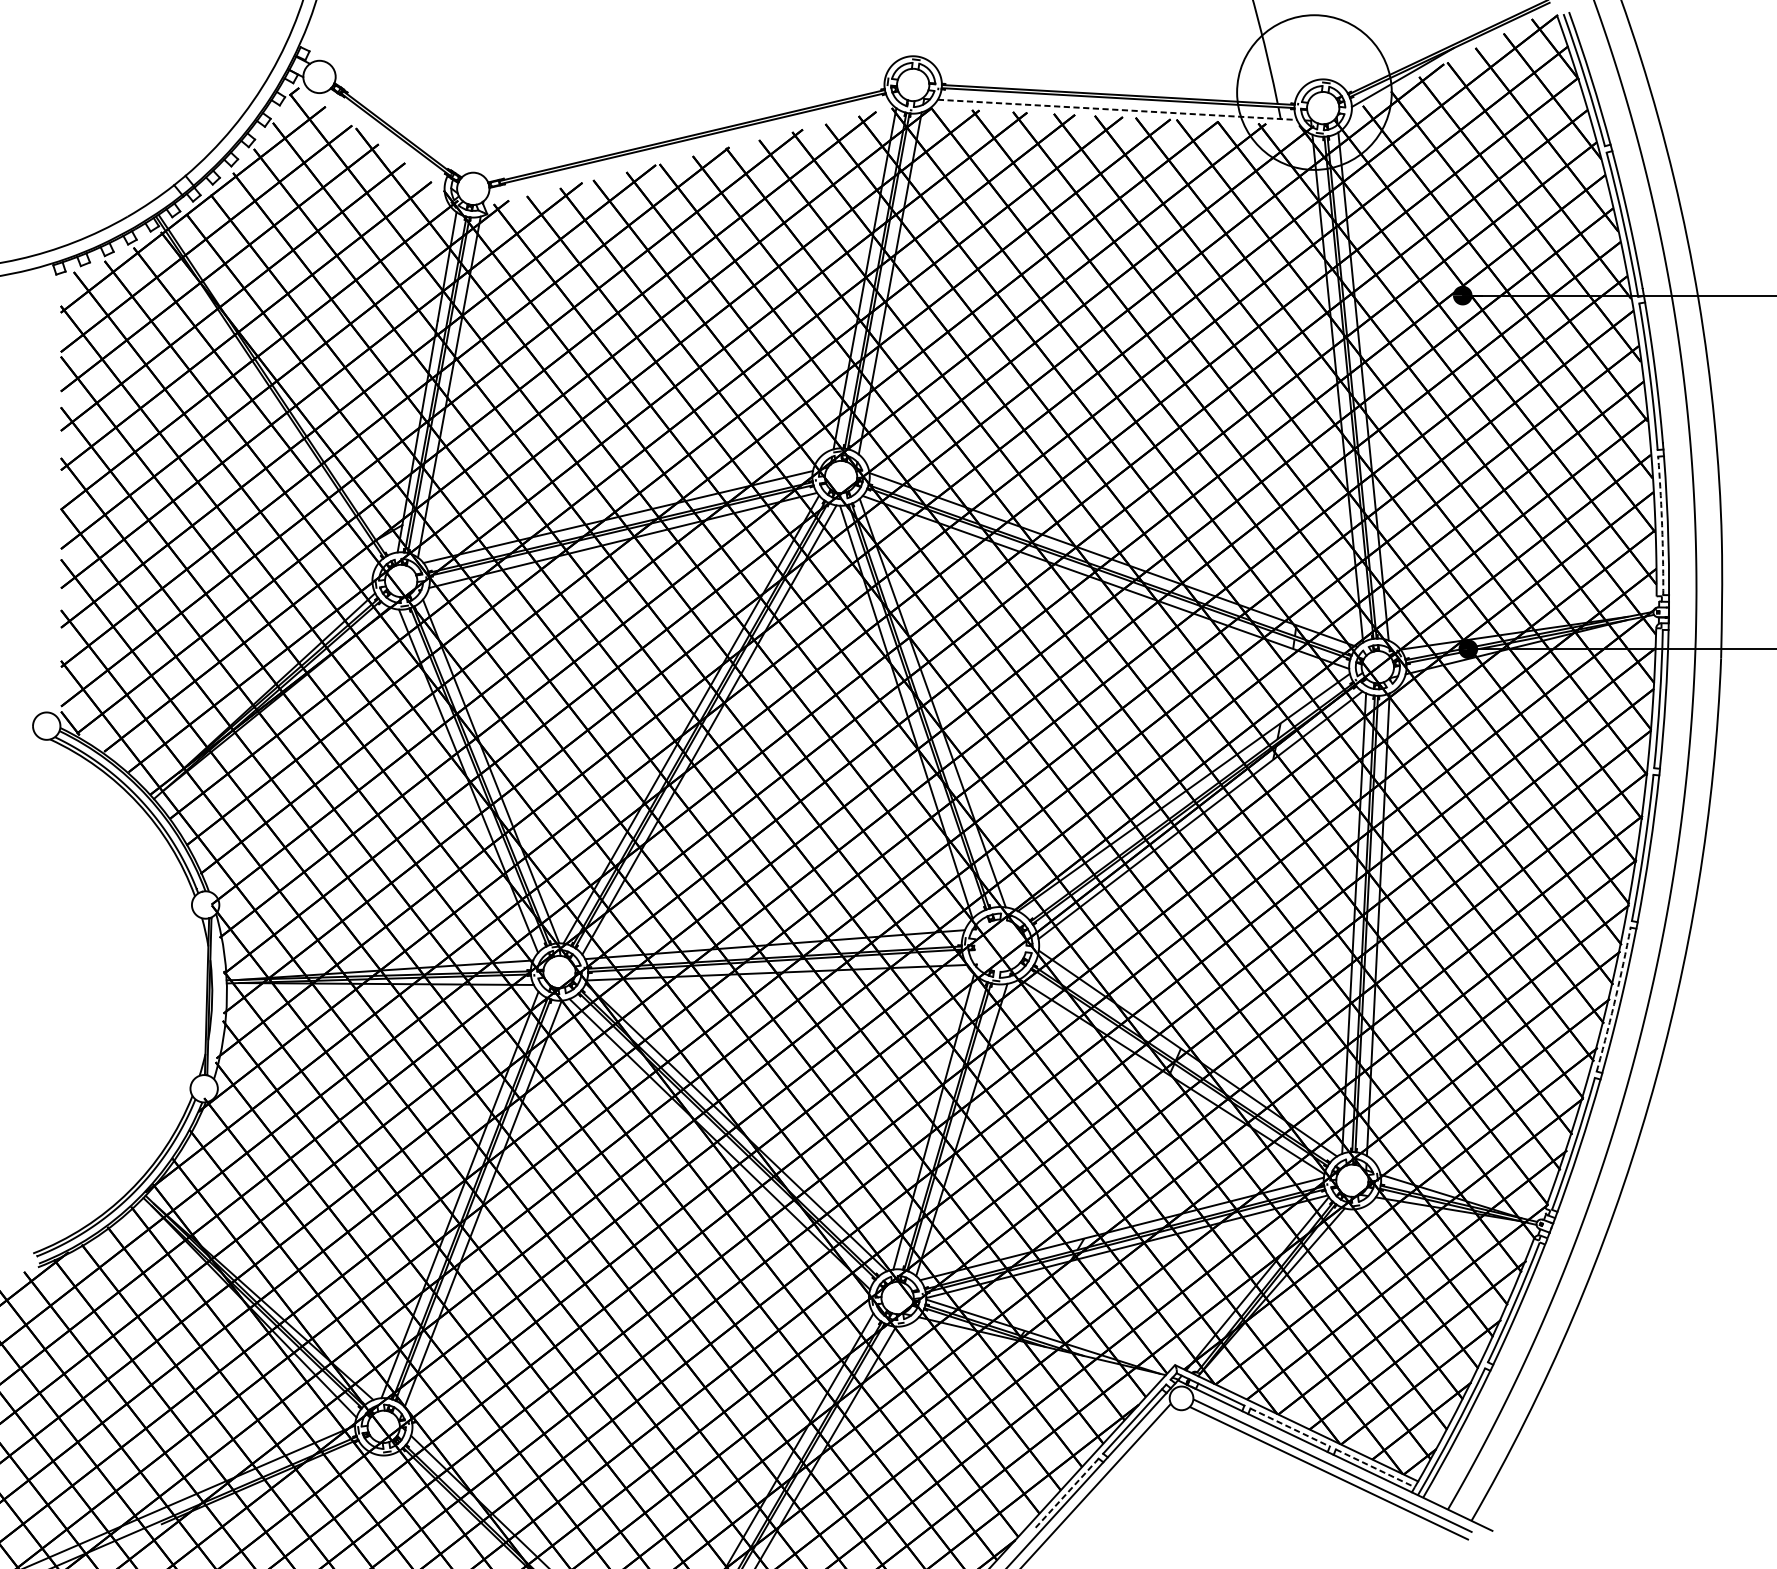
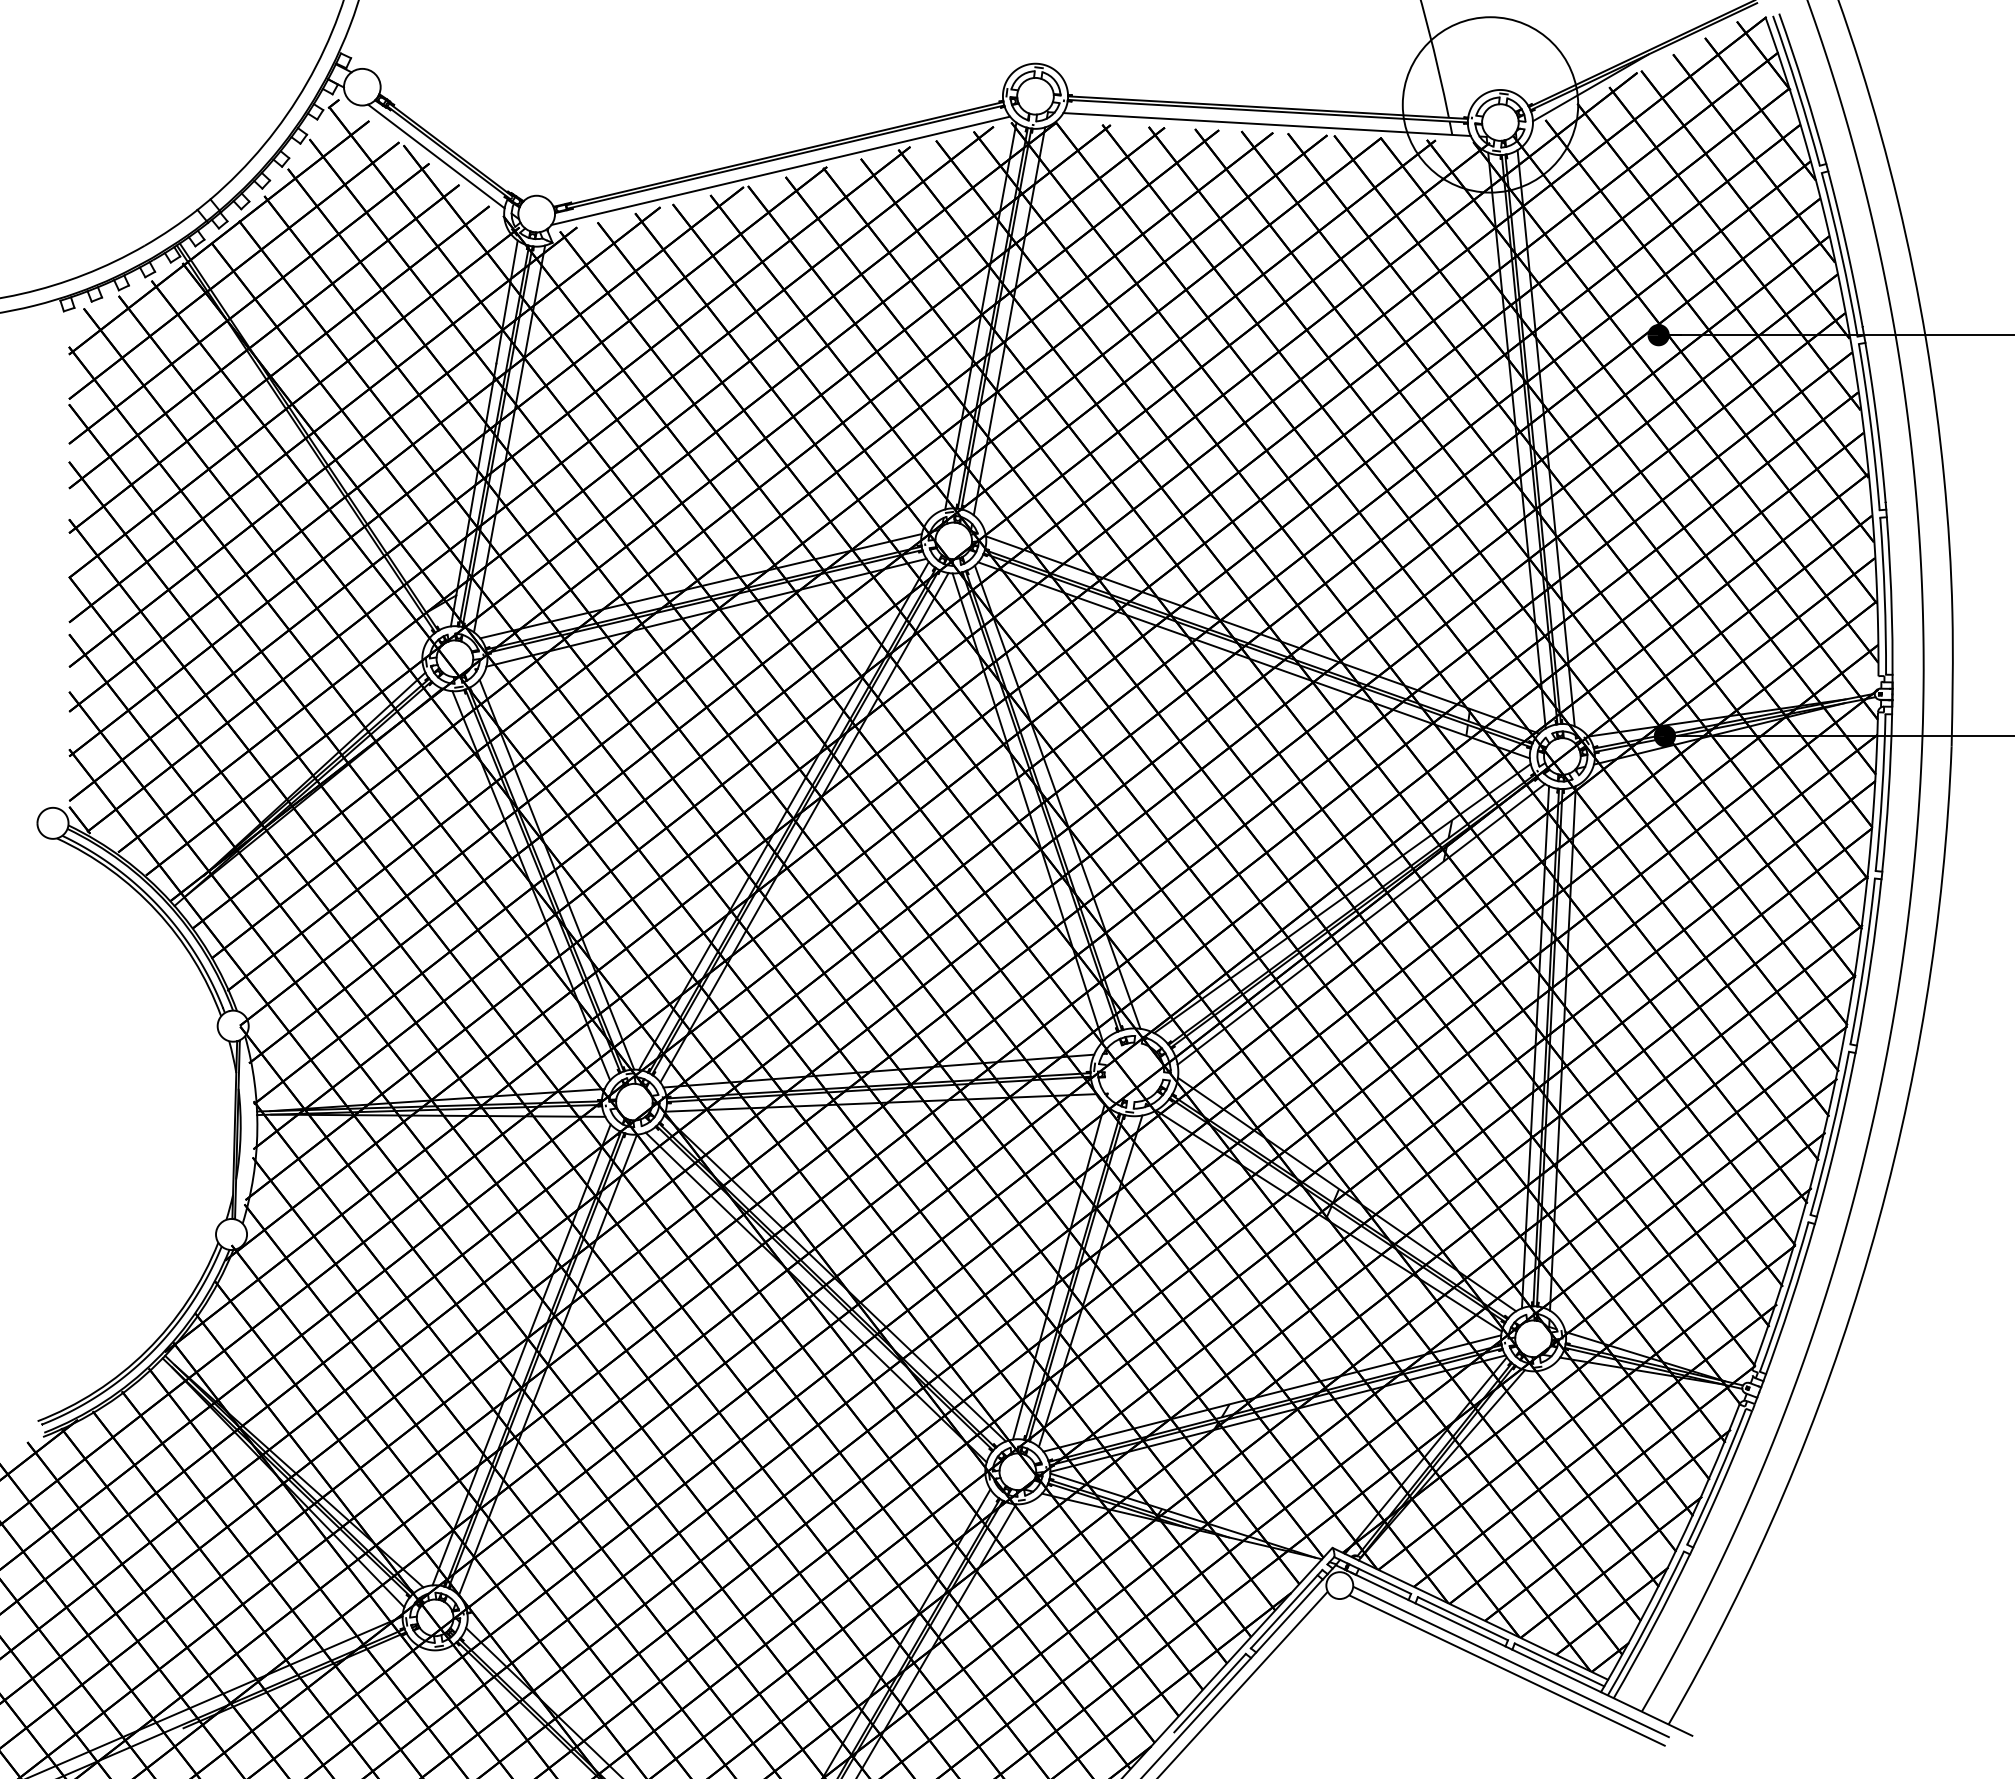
line: (1117, 109) -> (1267, 124), dashed -> solid
line: (384, 138) -> (436, 156), added
line: (688, 150) -> (780, 170), added
arc: (1661, 526) -> (1884, 596), dashed -> solid
arc: (1615, 999) -> (1831, 1133), dashed -> solid
line: (1289, 1427) -> (1462, 1618), dashed -> solid
line: (1375, 1467) -> (1559, 1664), dashed -> solid
line: (1066, 1493) -> (1209, 1693), dashed -> solid

